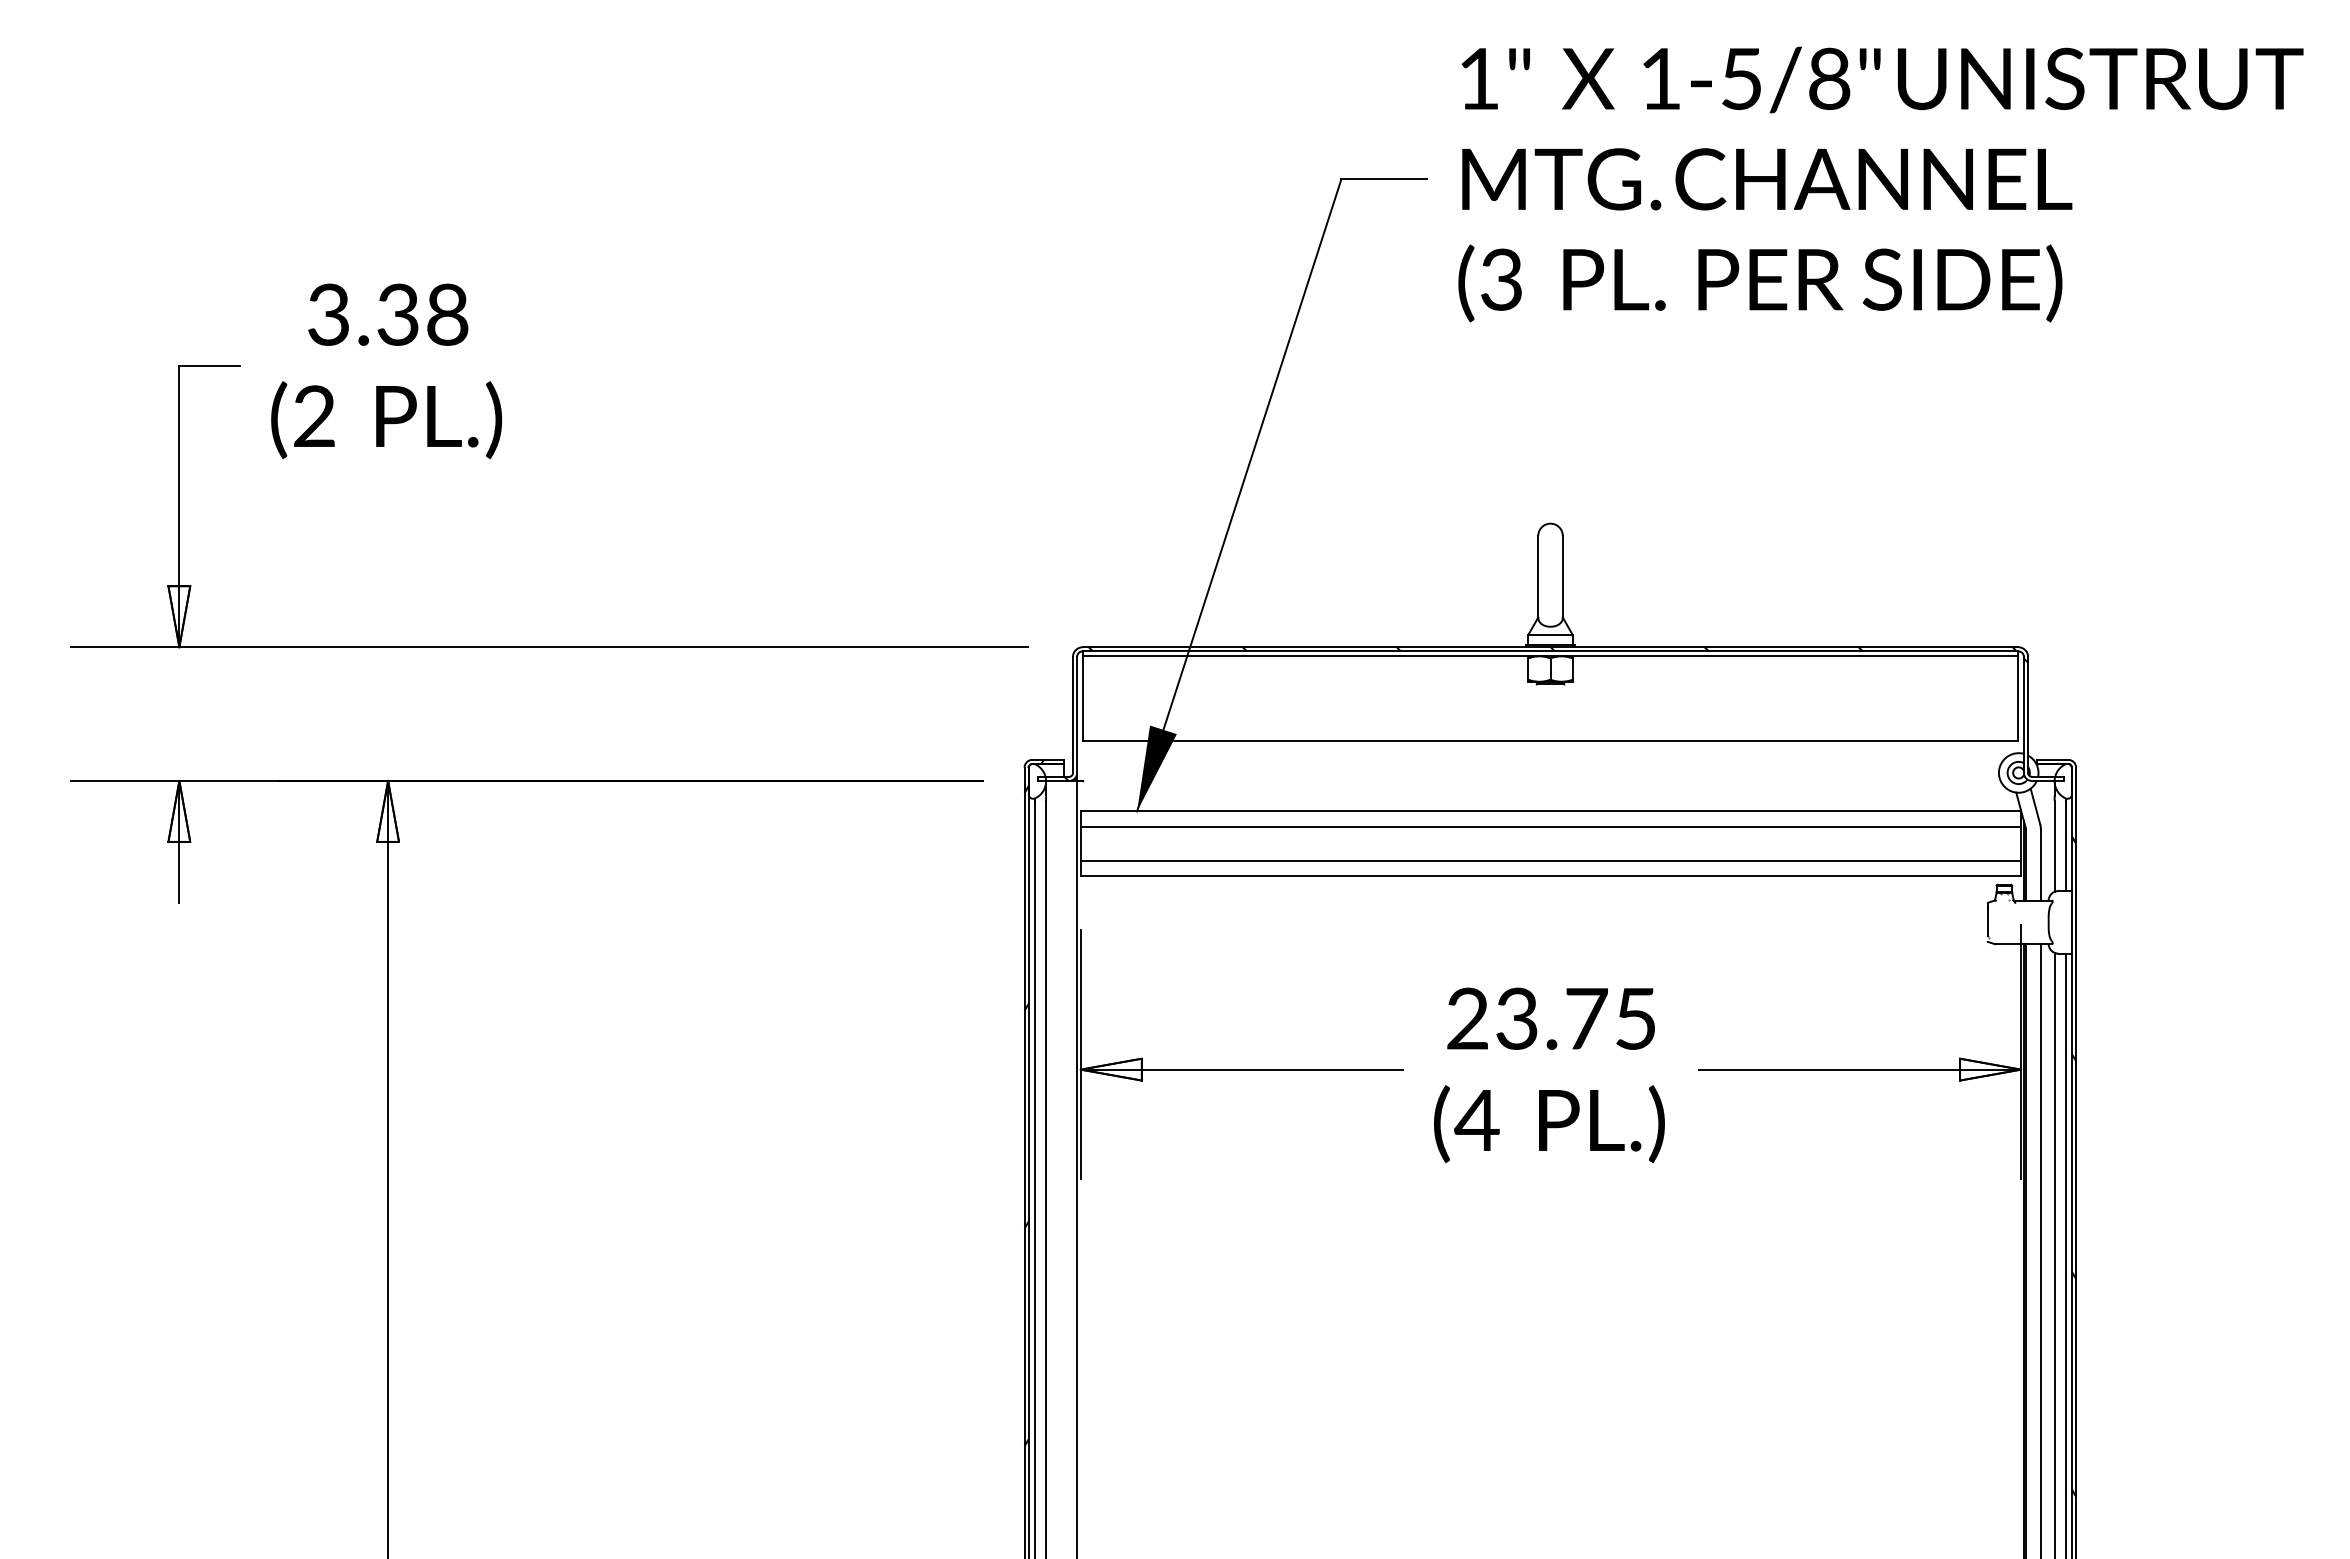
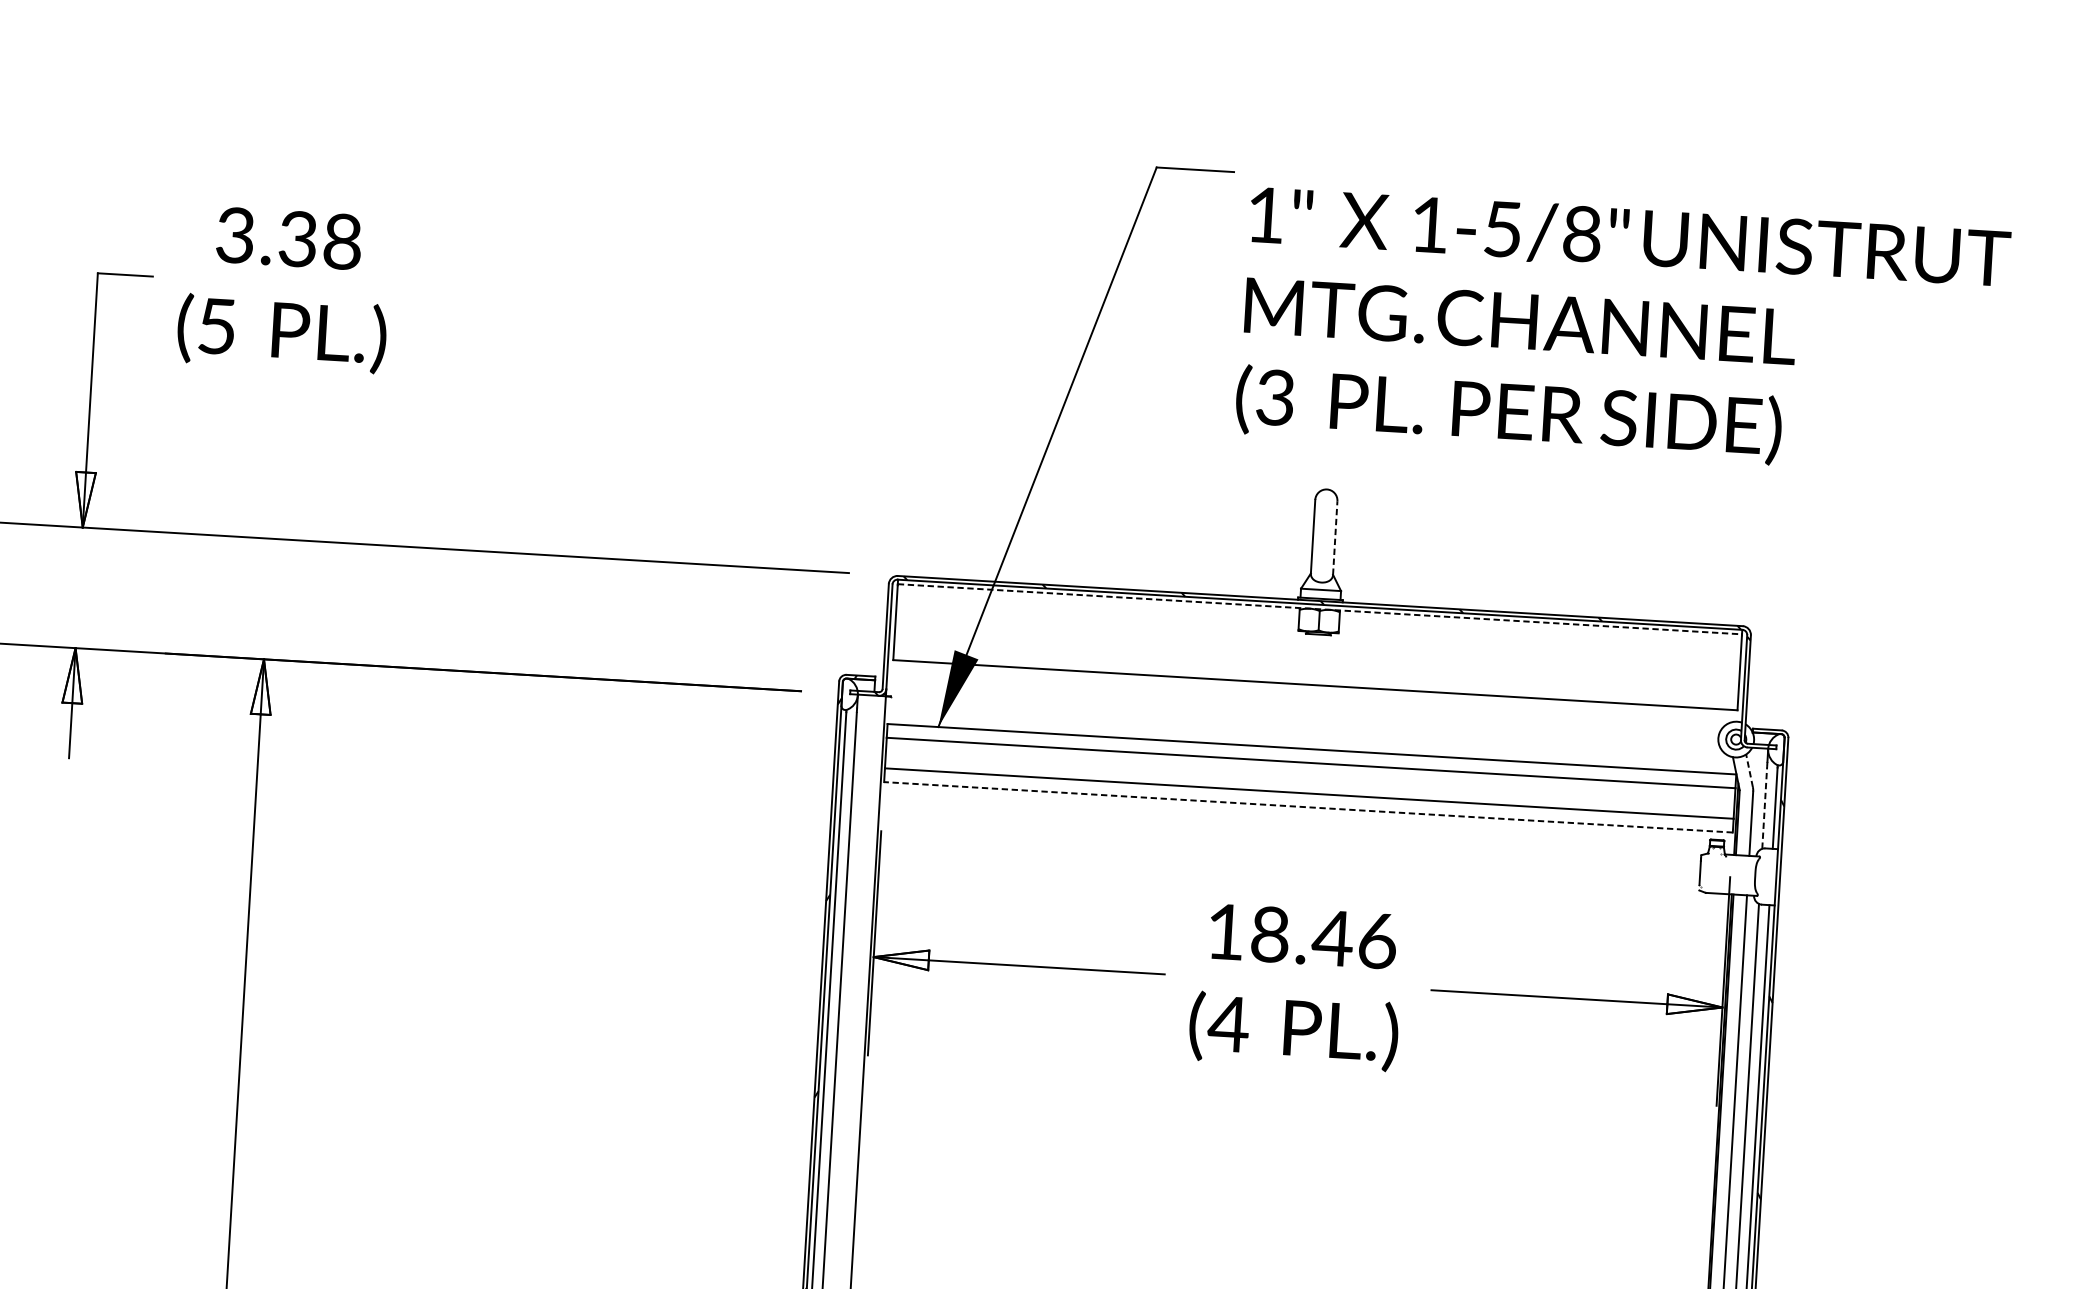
text: (1880, 184) -> (1622, 332), moved
text: (314, 416) -> (217, 326), (2 -> (5
line: (1562, 576) -> (1334, 537), solid -> dashed
line: (1550, 656) -> (1319, 609), solid -> dashed
line: (2035, 806) -> (1749, 770), solid -> dashed
line: (2054, 845) -> (1764, 806), solid -> dashed
line: (1550, 875) -> (1308, 807), solid -> dashed
text: (1551, 1018) -> (1301, 936), 23.75 -> 18.46

